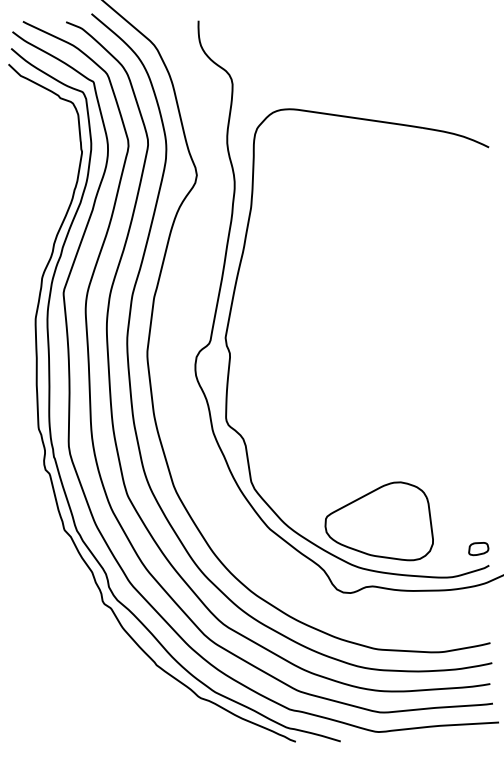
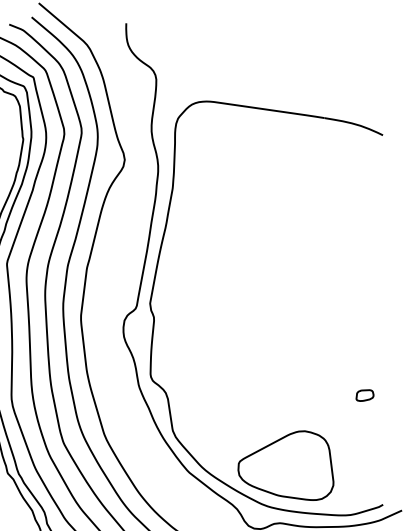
part: (478, 549) -> (364, 396), moved

